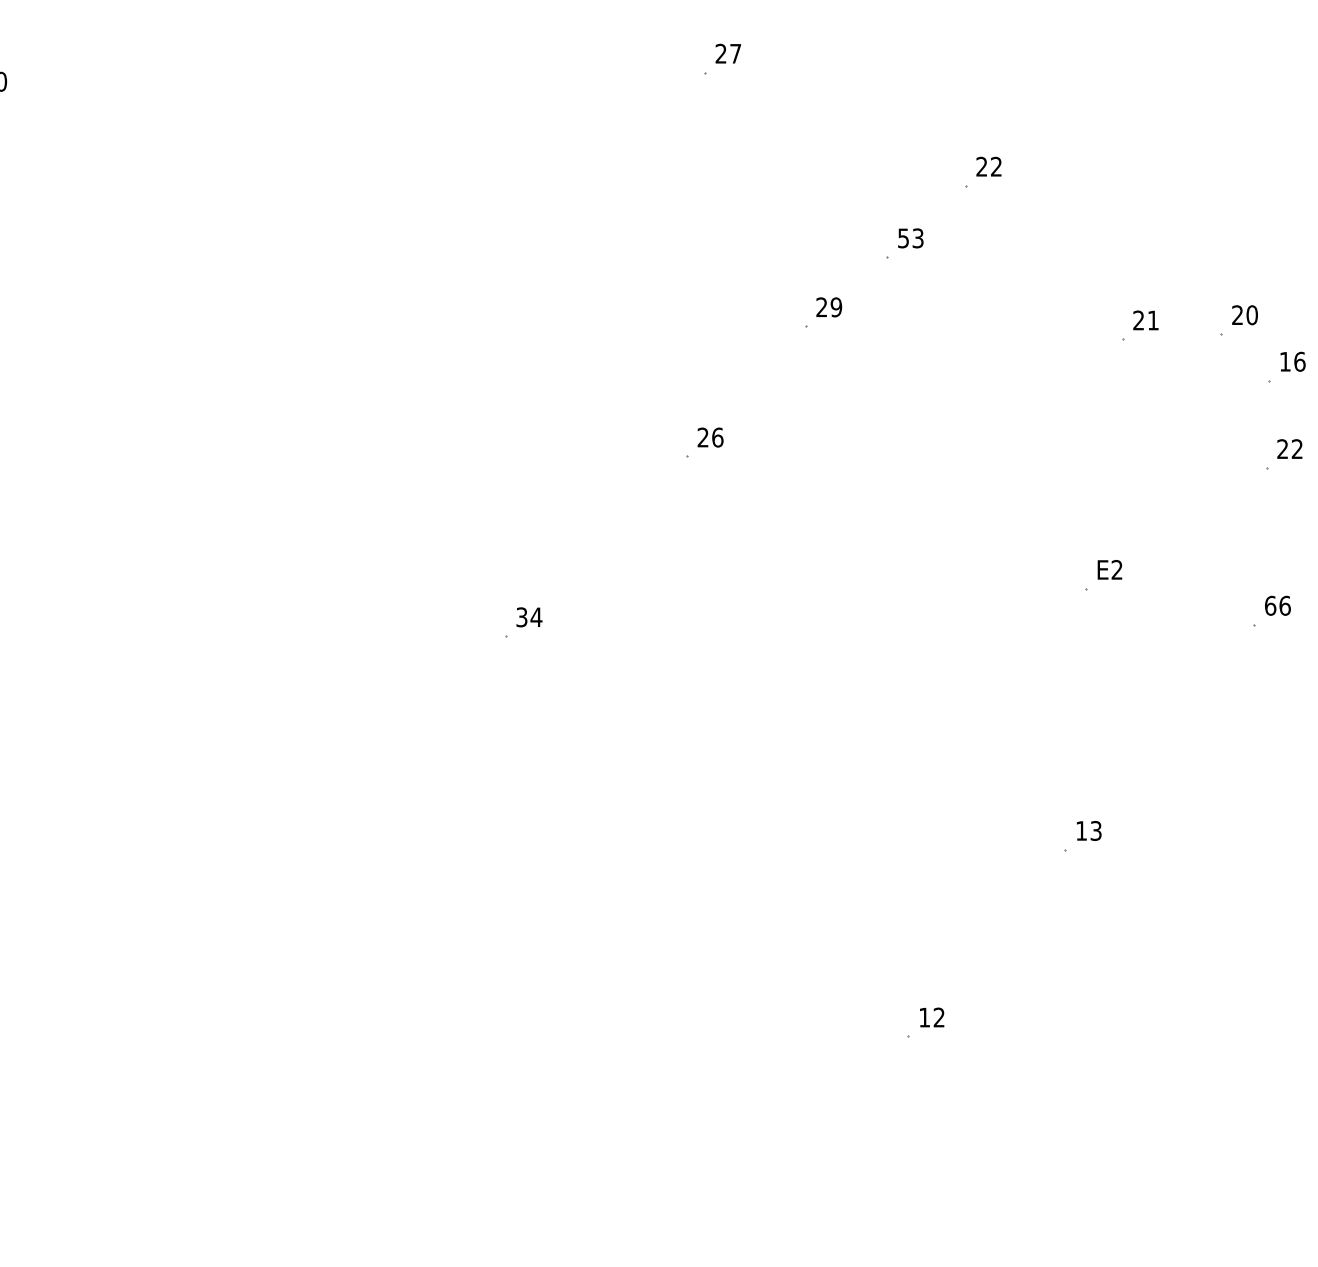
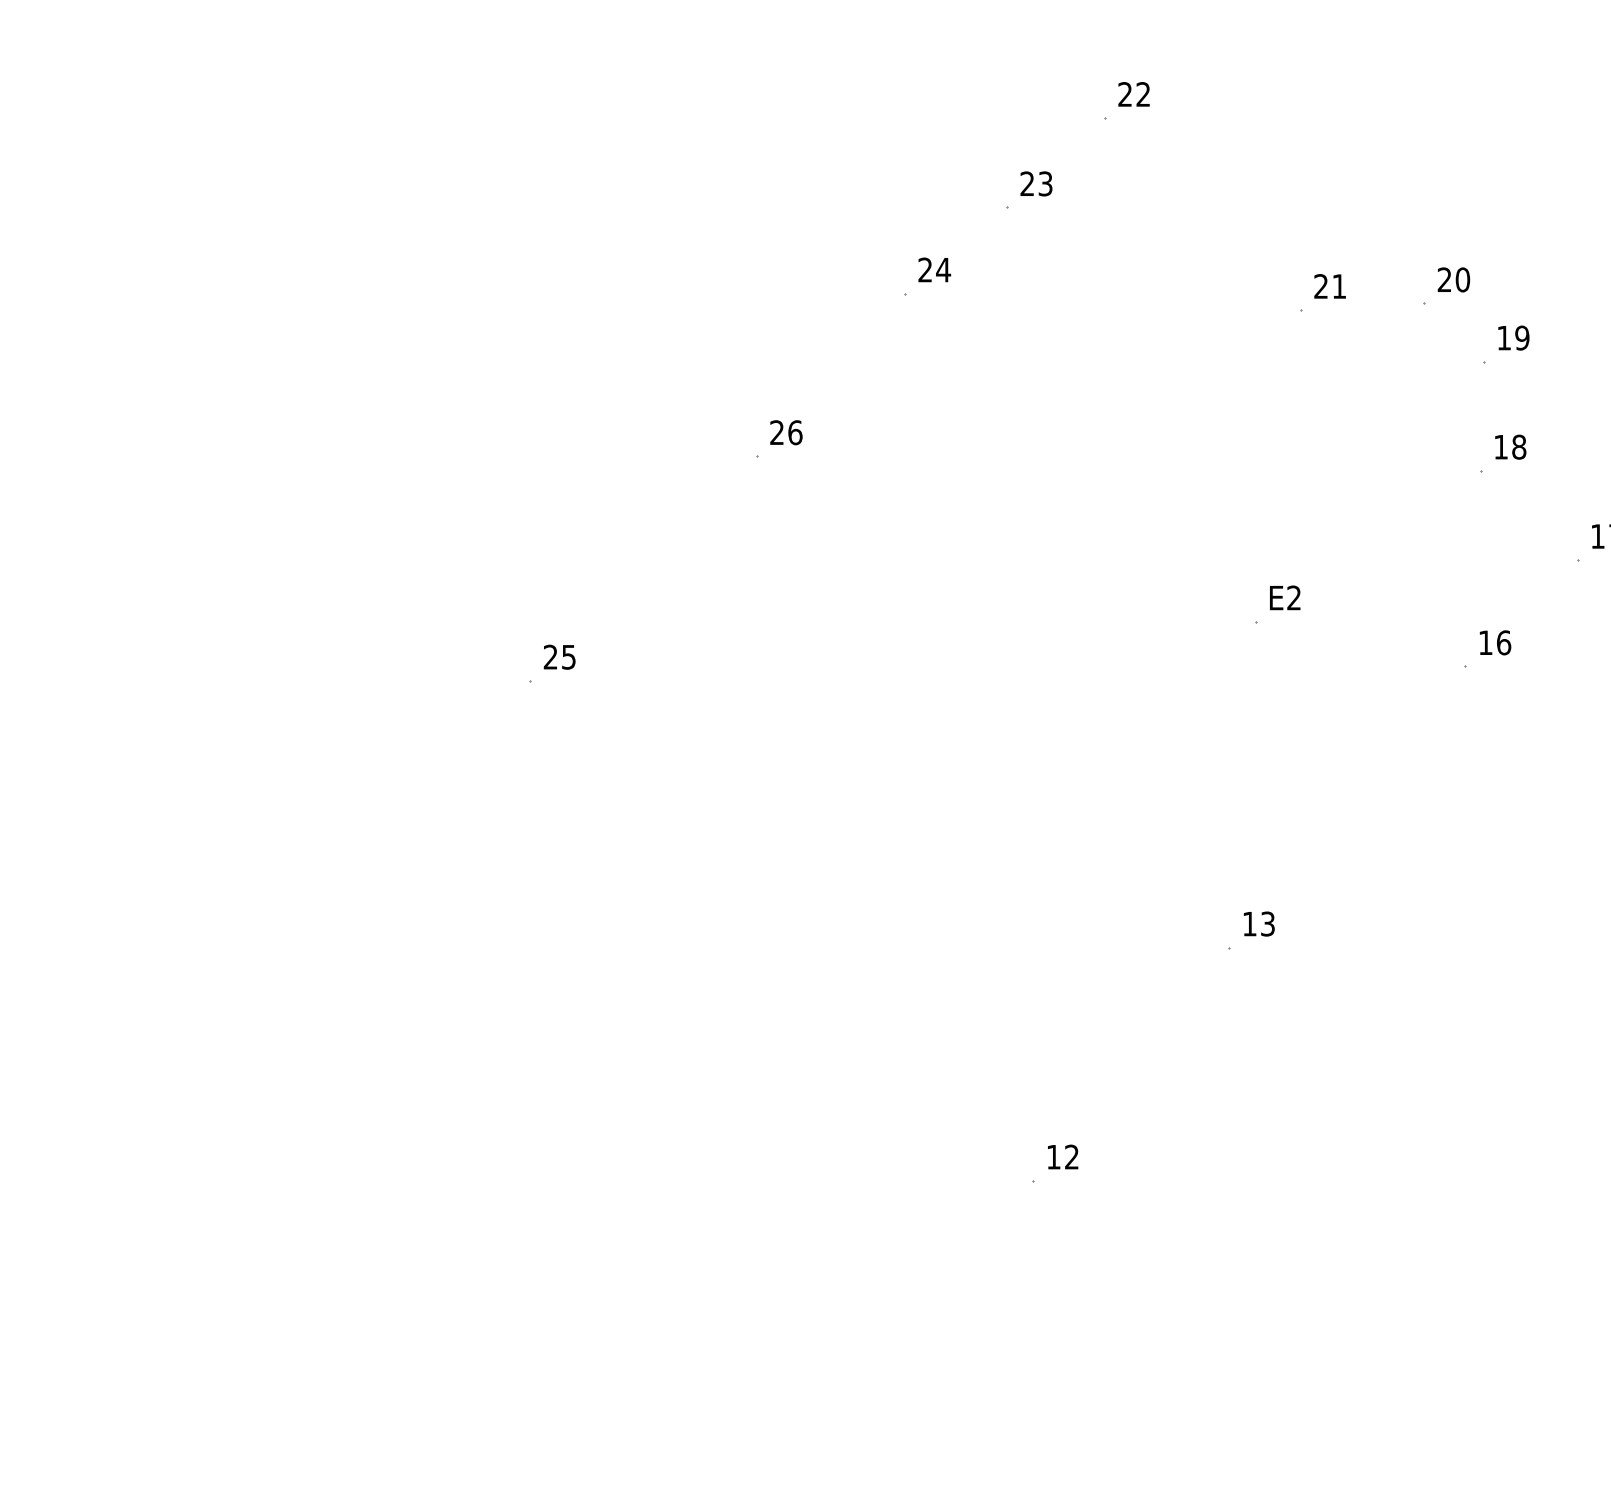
text: (903, 238) -> (1027, 184), 53 -> 23
text: (836, 307) -> (943, 270), 29 -> 24
text: (1299, 361) -> (1521, 337), 16 -> 19
text: (1290, 449) -> (1510, 447), 22 -> 18
text: (1270, 605) -> (1485, 642), 66 -> 16
text: (529, 617) -> (560, 657), 34 -> 25

